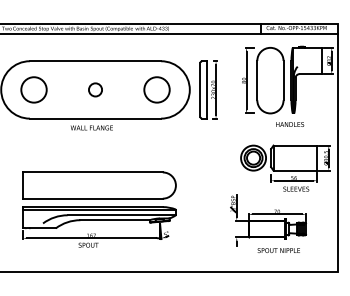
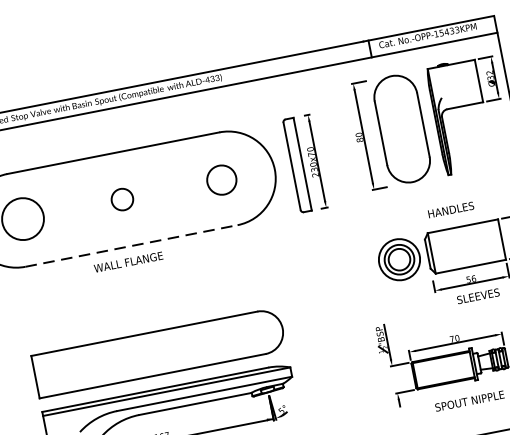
circle: (156, 89) -> (220, 179), size x0.7
line: (95, 118) -> (131, 245), solid -> dashed
text: (290, 124) -> (451, 209), moved

